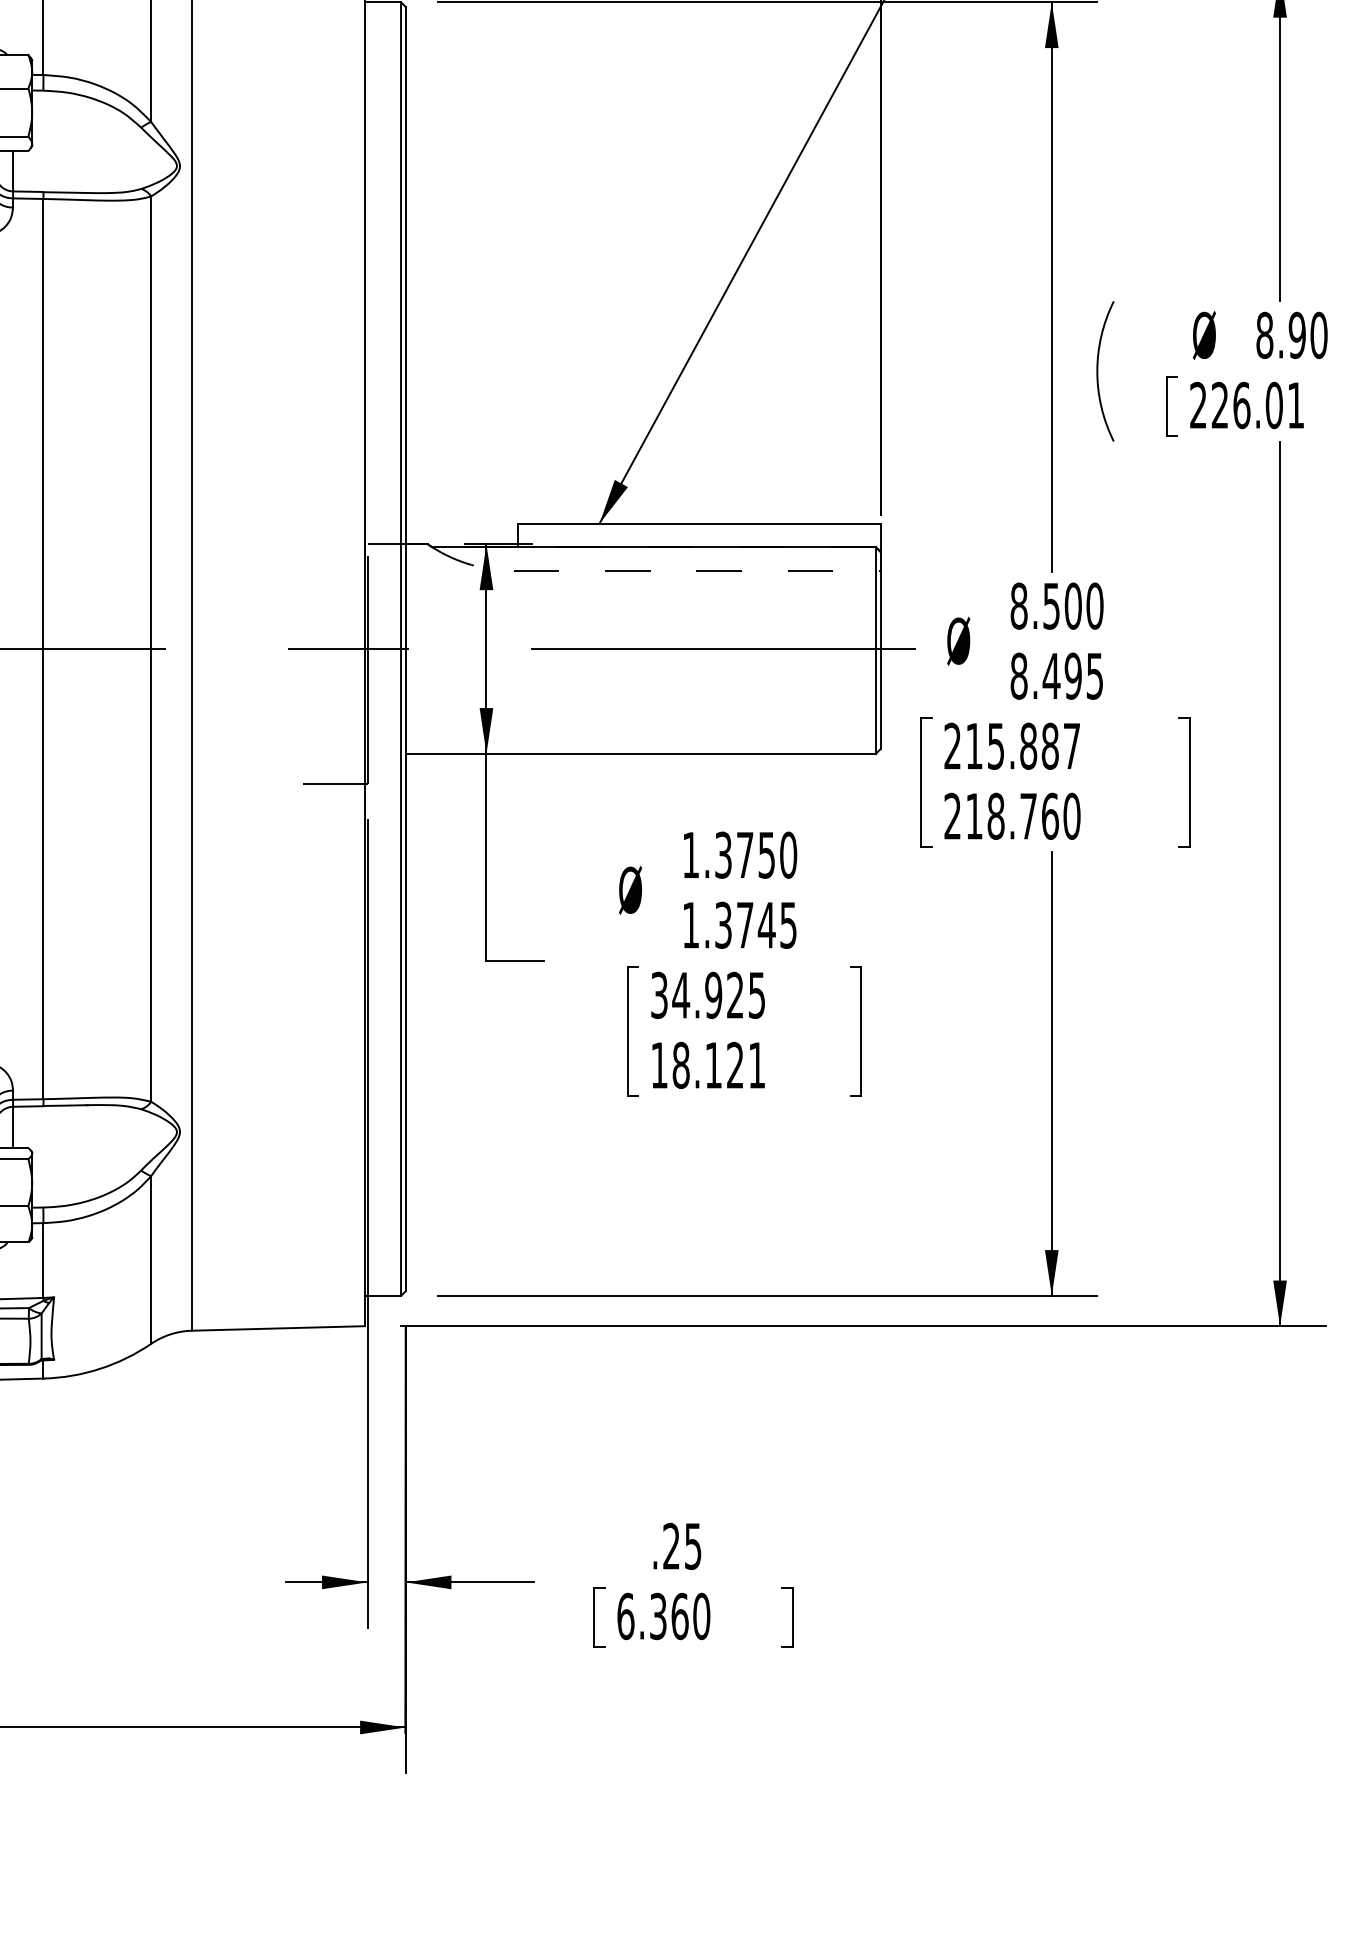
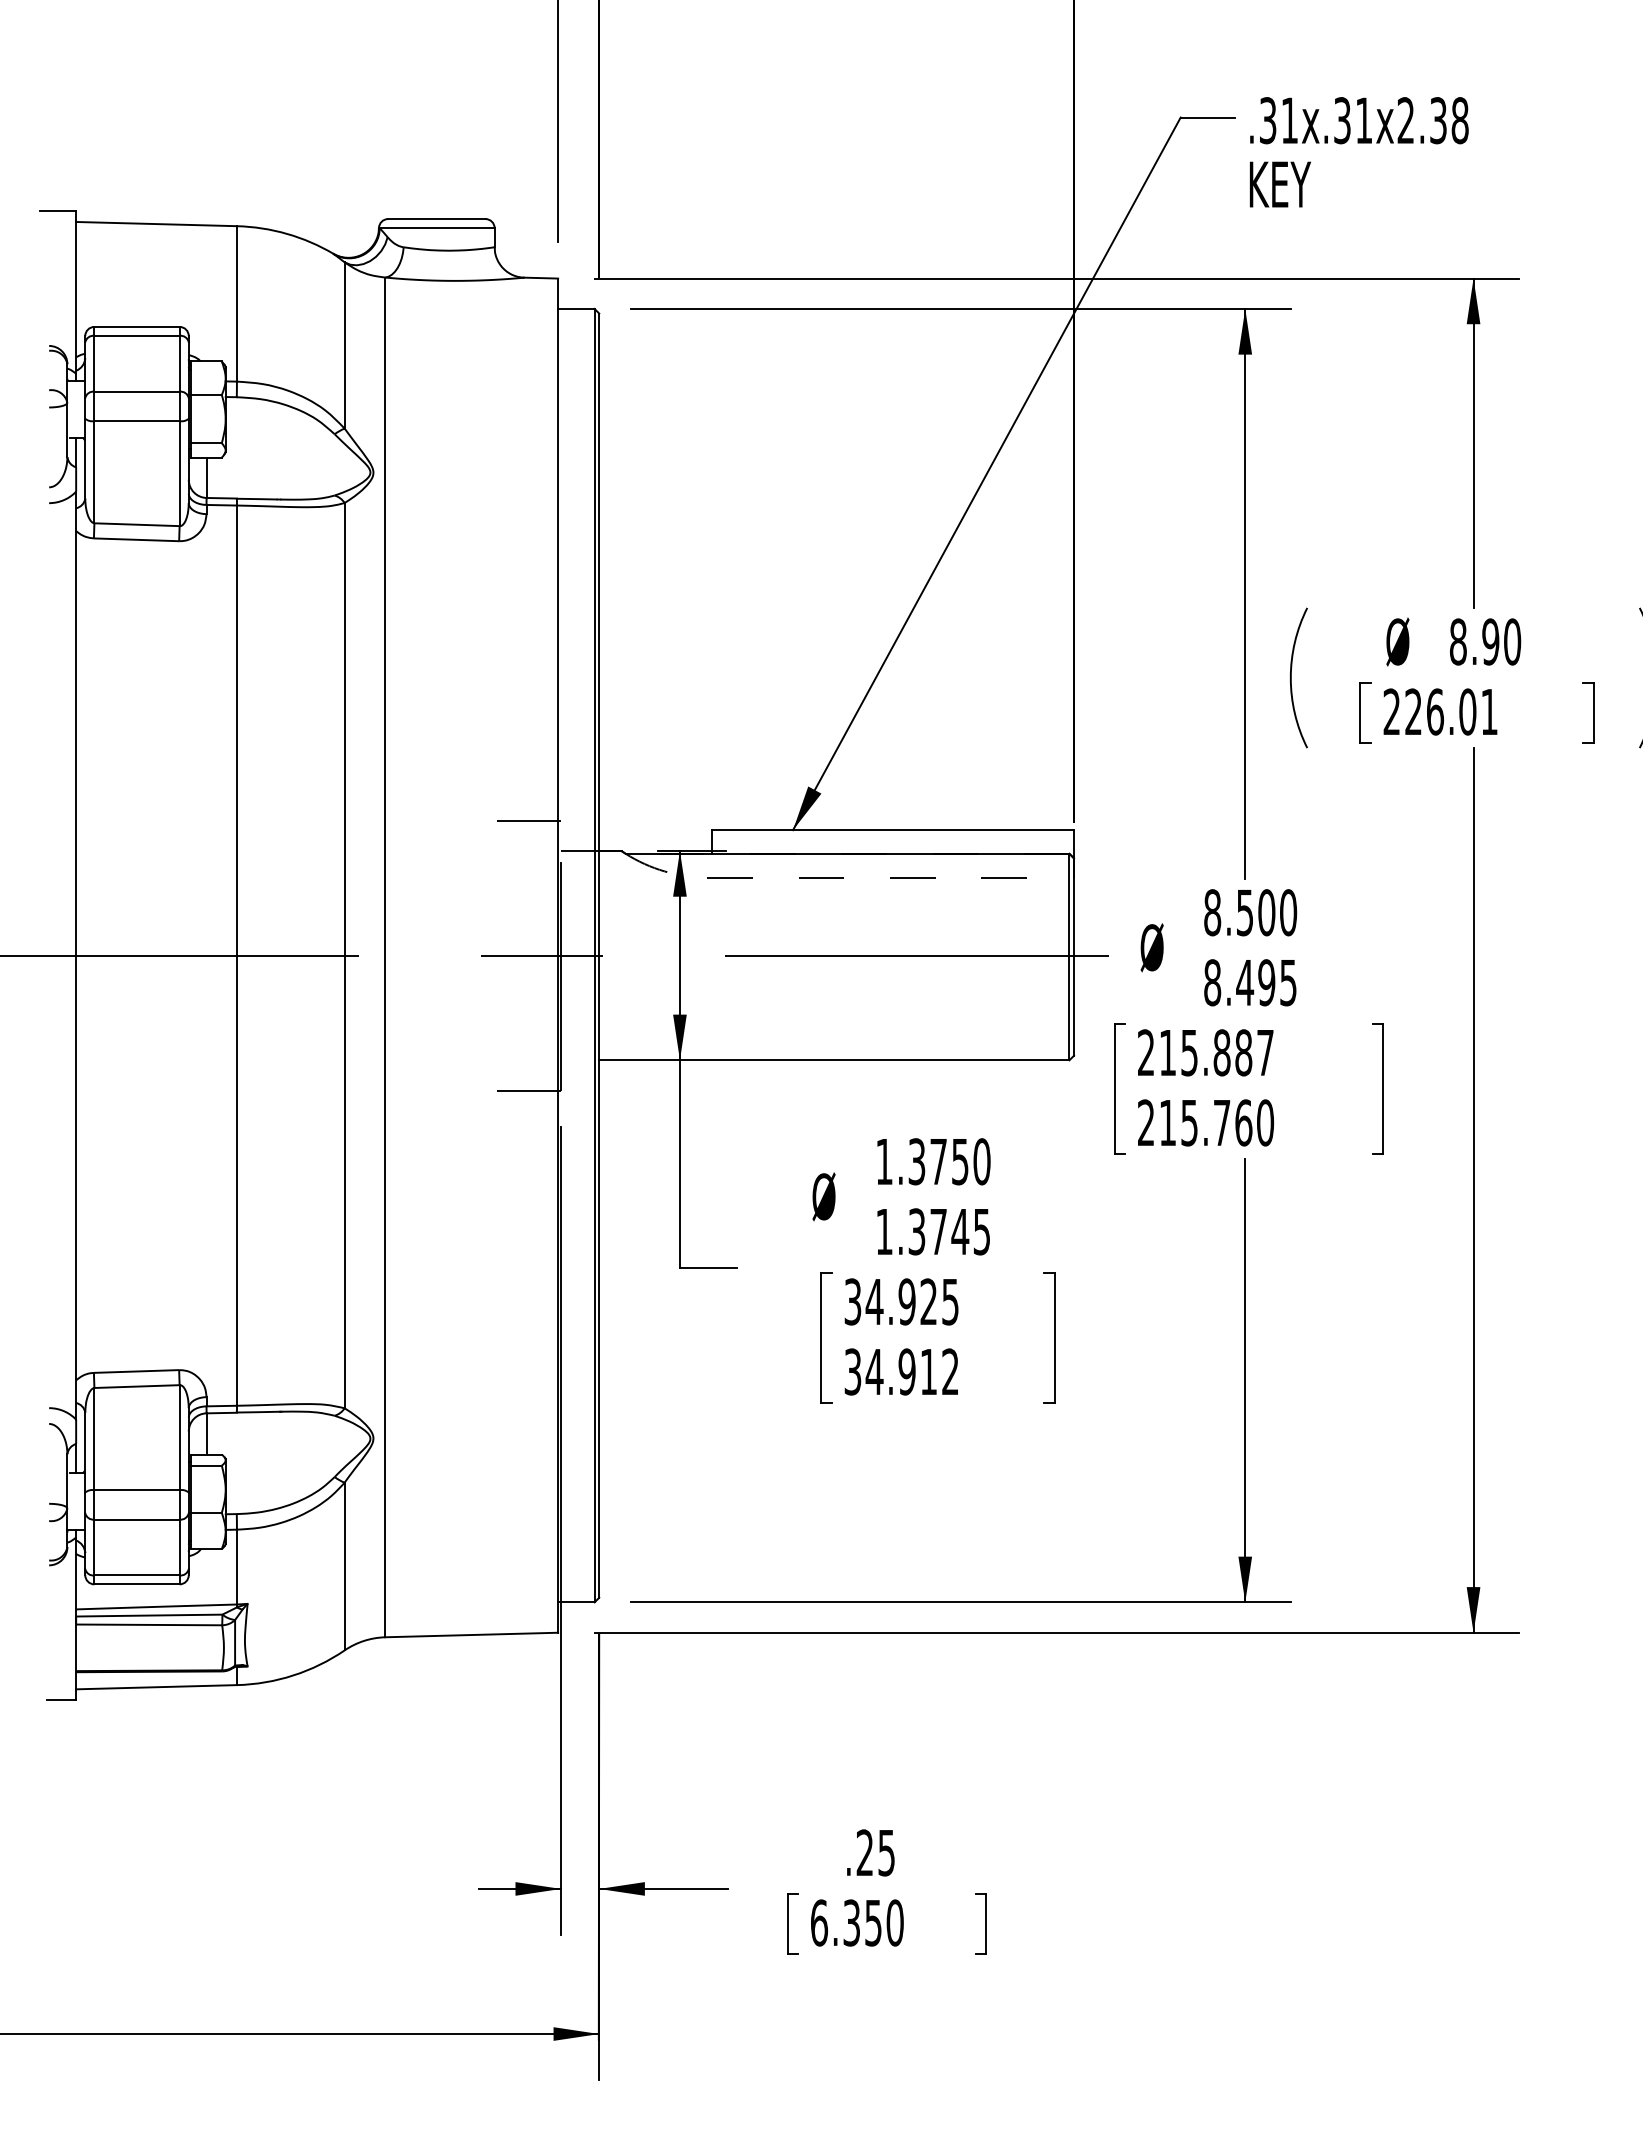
line: (335, 513) -> (528, 820), added
text: (996, 815) -> (1189, 1122), 218.760 -> 215.760
text: (708, 1064) -> (901, 1371), 18.121 -> 34.912
text: (680, 1615) -> (873, 1922), 6.360 -> 6.350

